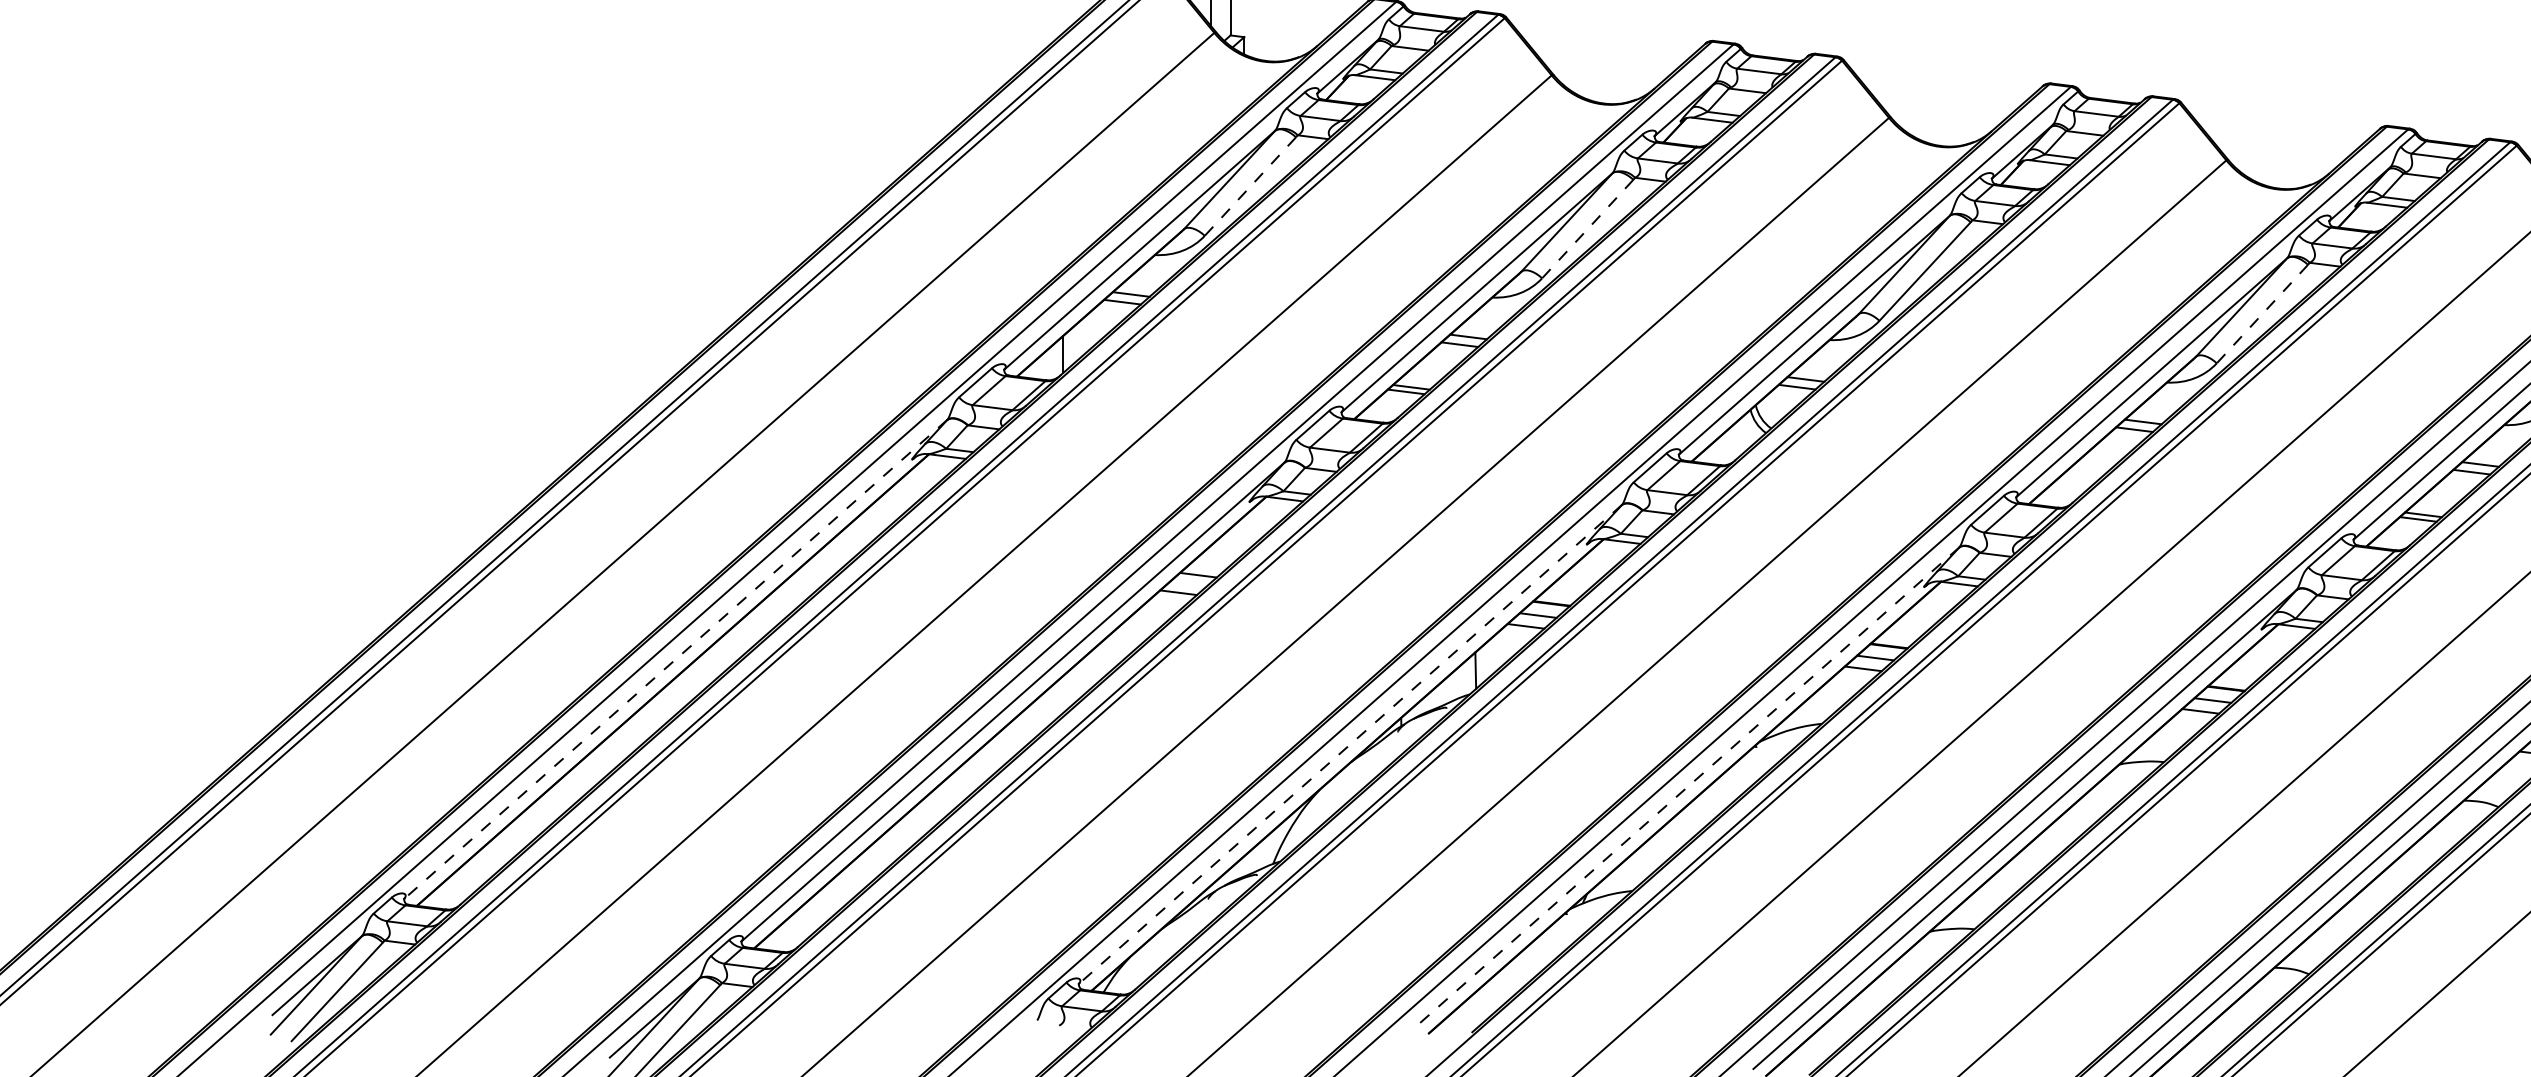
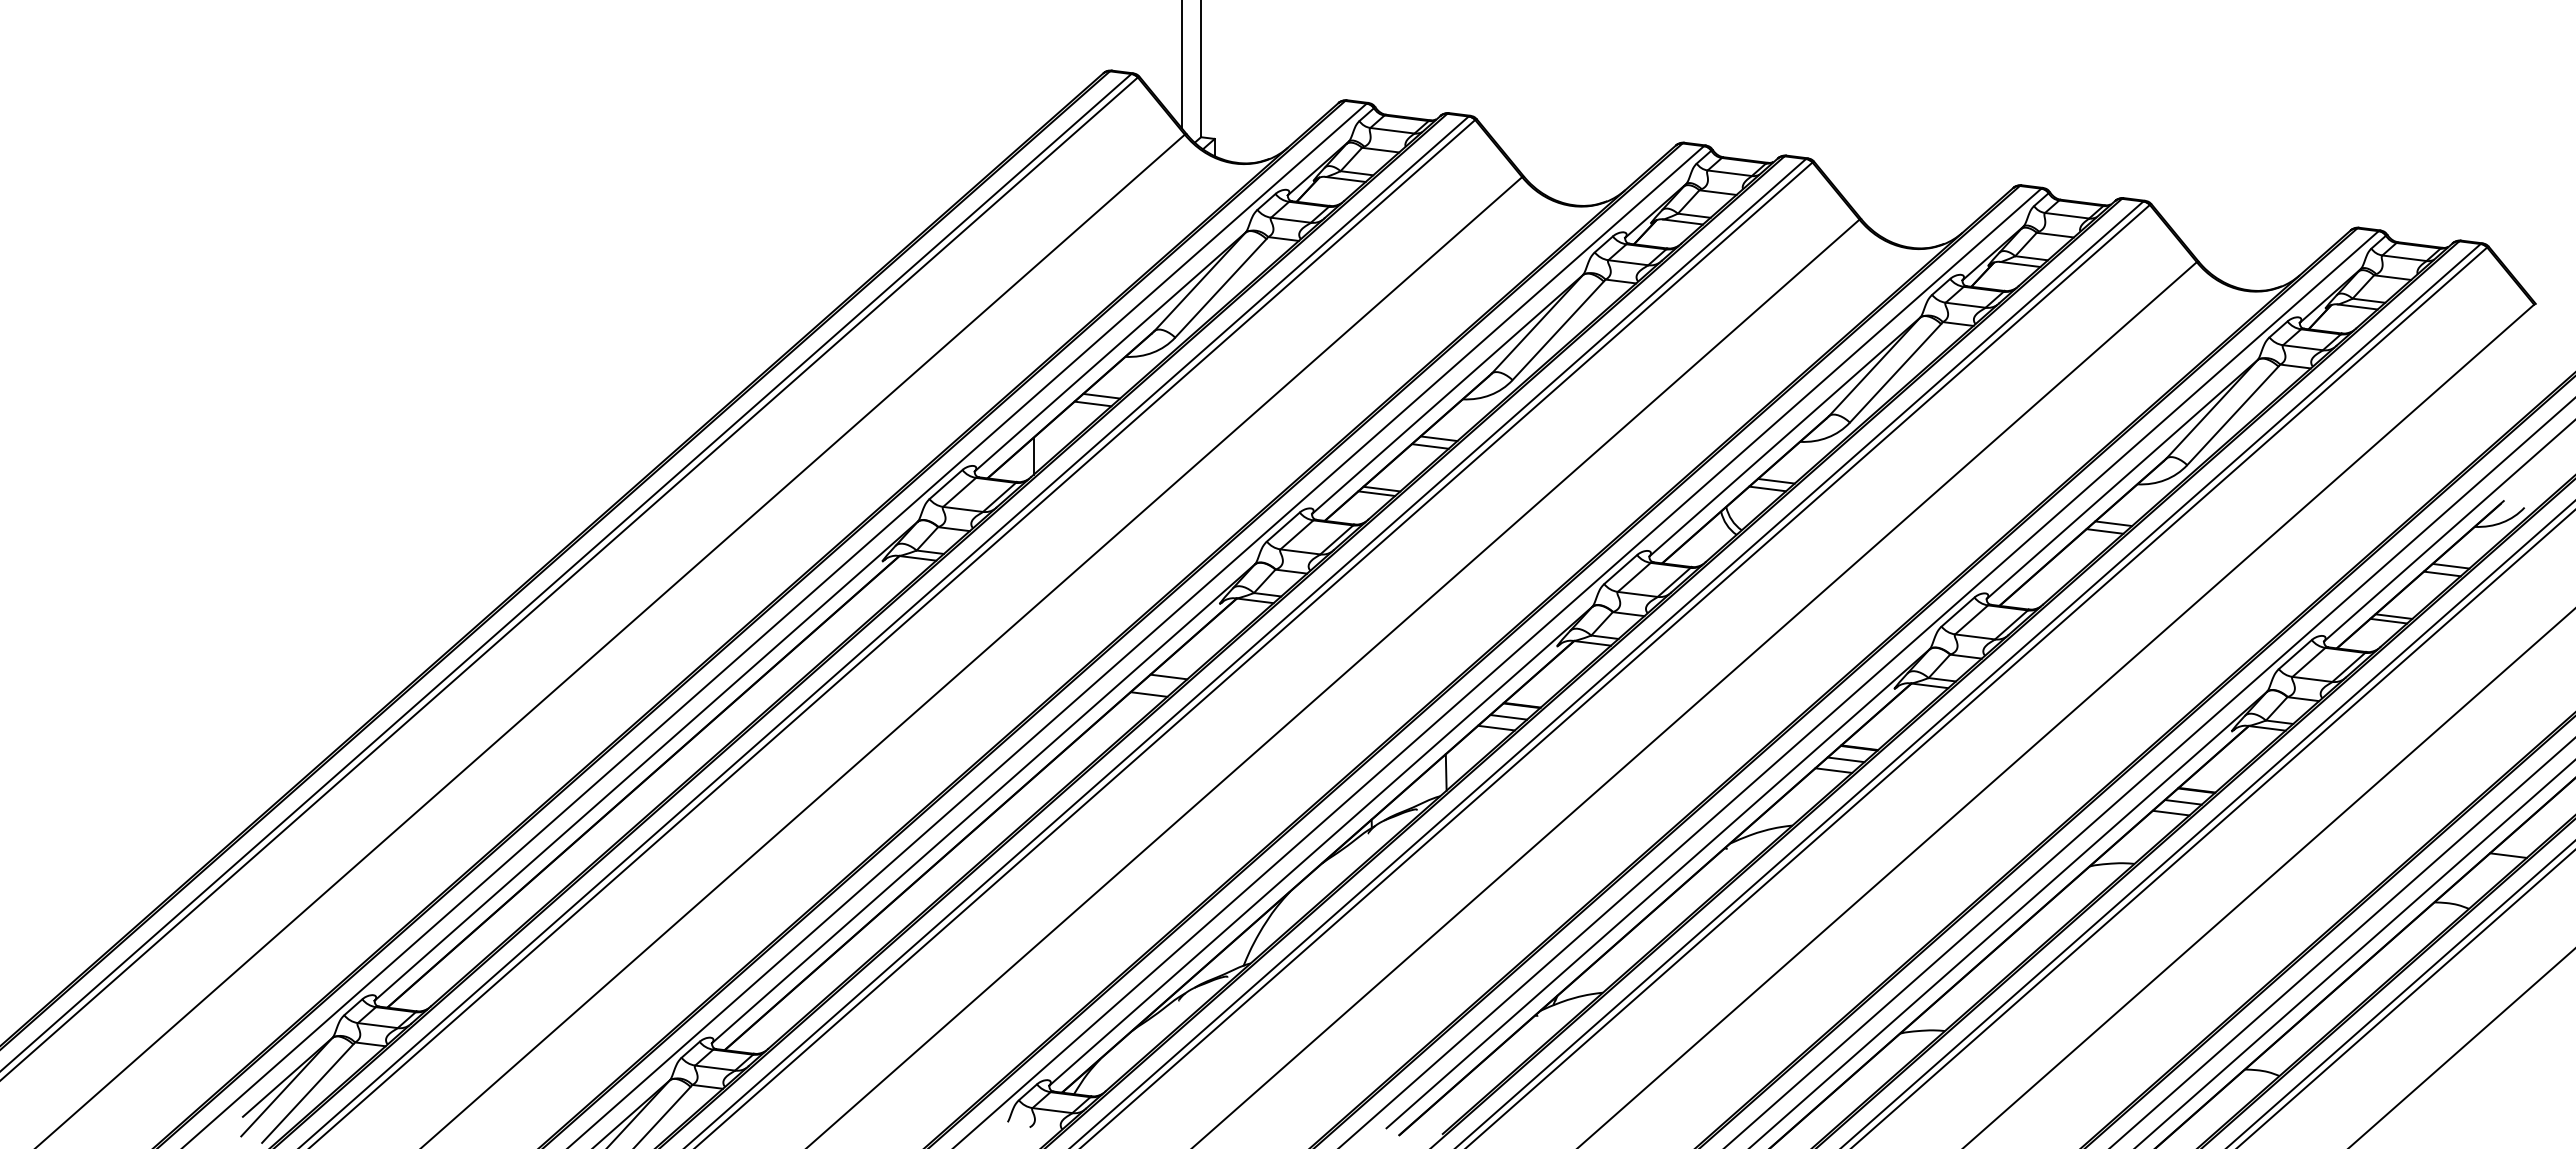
line: (1250, 186) -> (1220, 288), dashed -> solid
line: (1587, 229) -> (1557, 331), dashed -> solid
line: (2262, 314) -> (2232, 416), dashed -> solid
line: (675, 659) -> (645, 761), dashed -> solid
line: (1350, 744) -> (1320, 846), dashed -> solid
line: (1687, 787) -> (1657, 889), dashed -> solid

